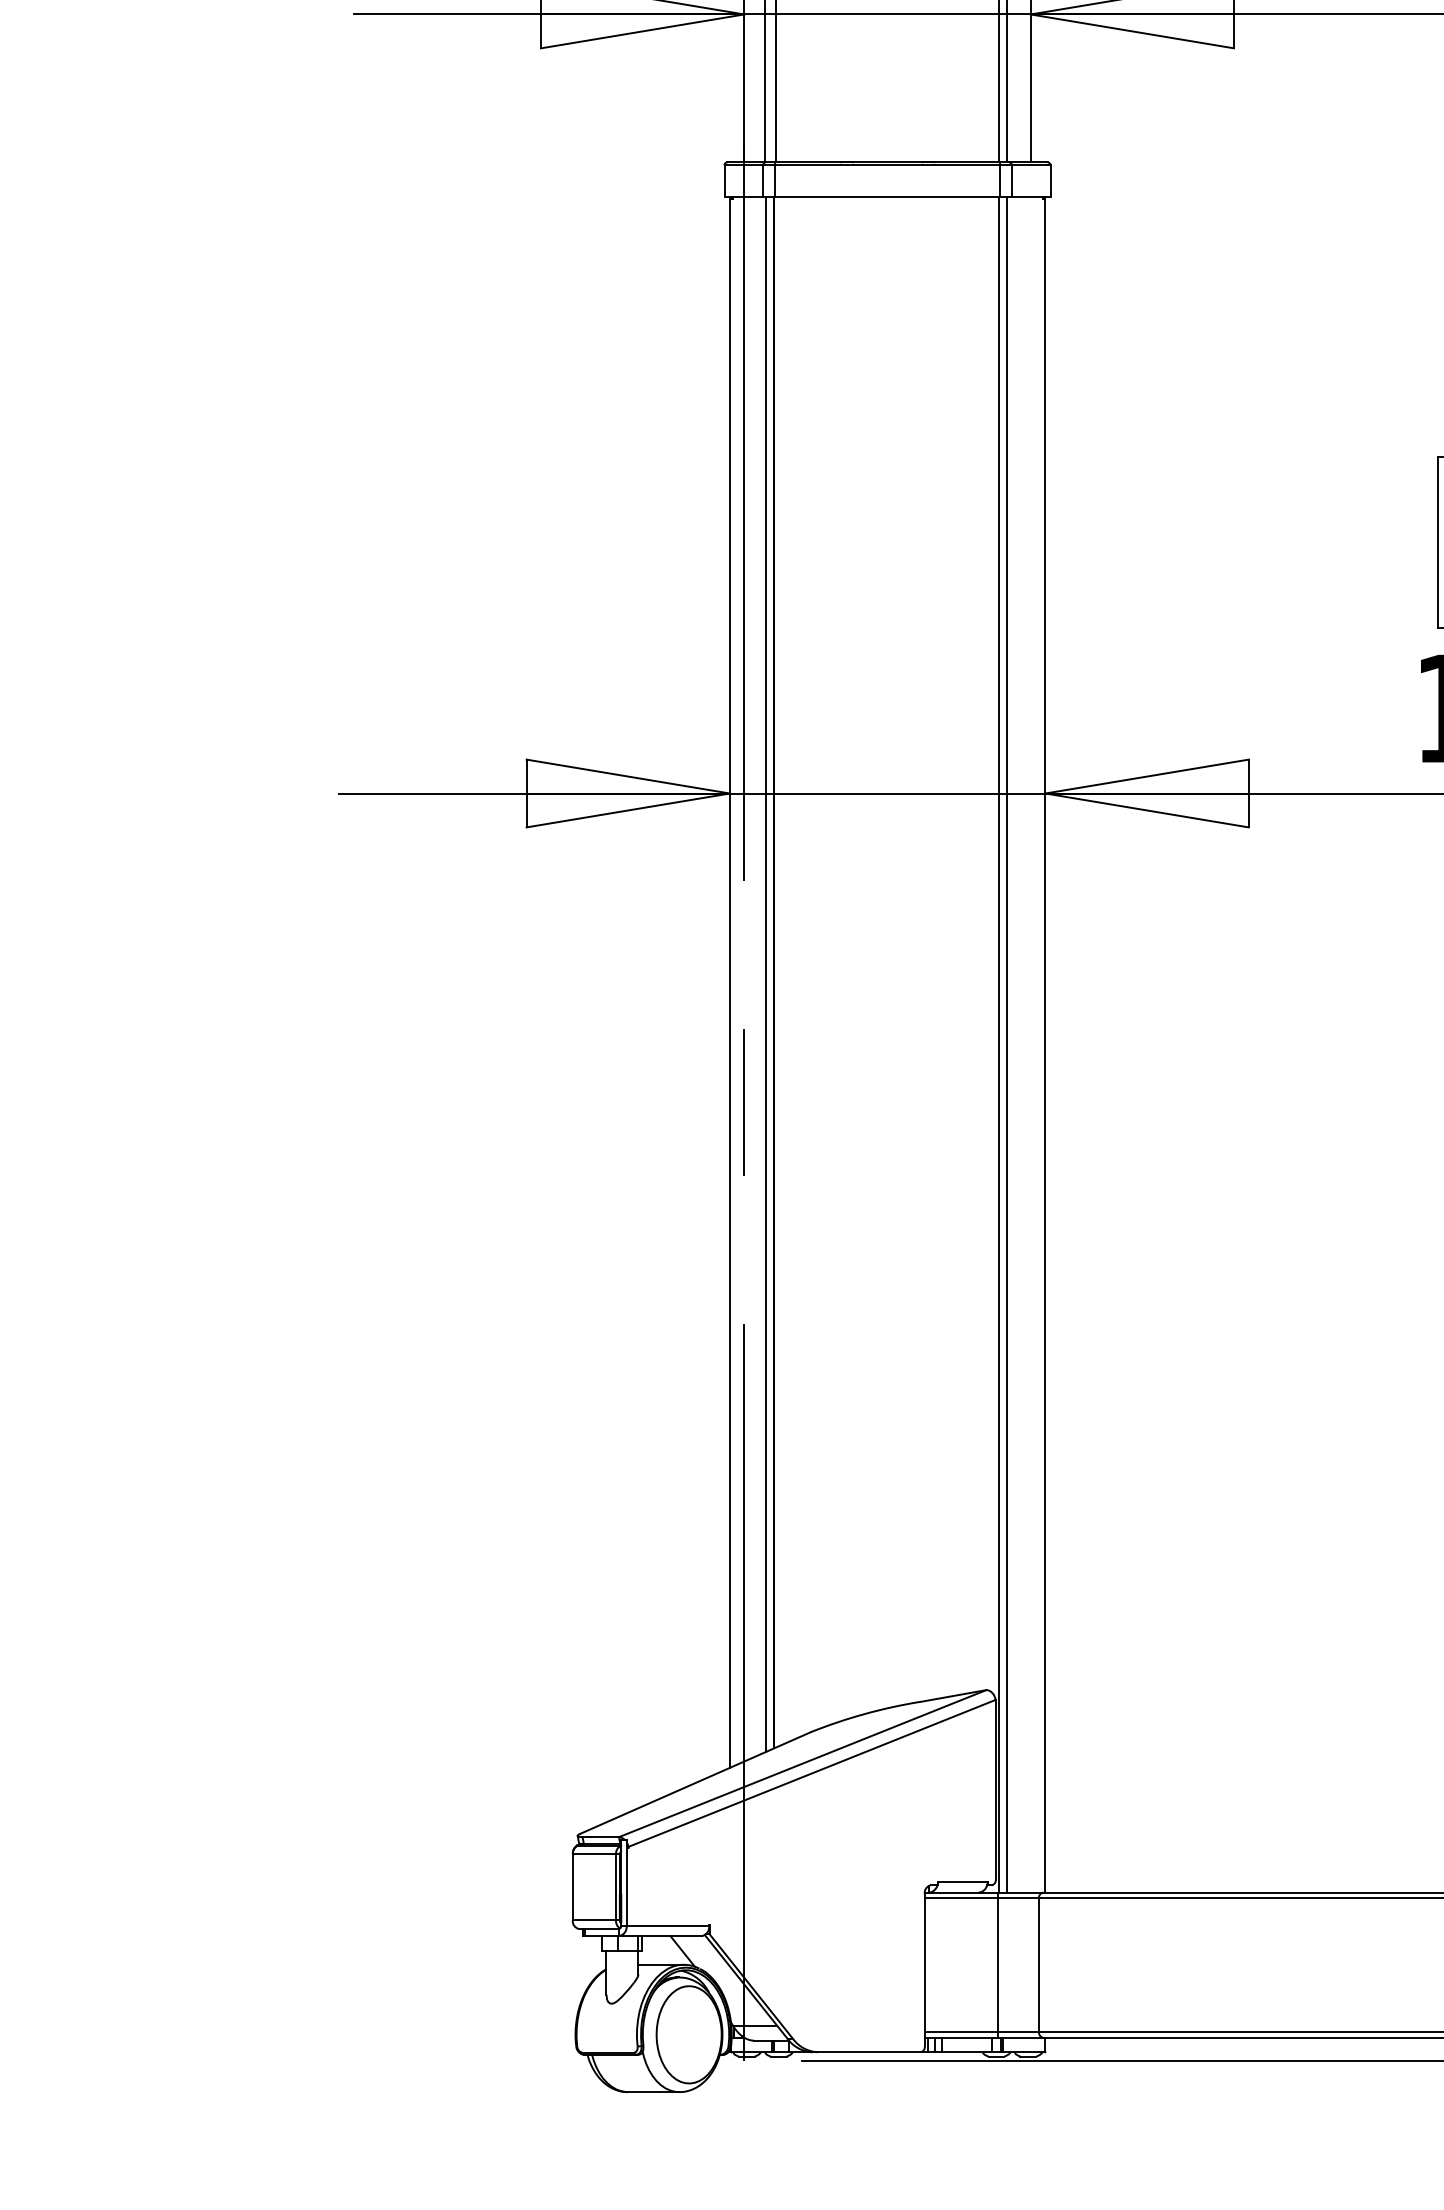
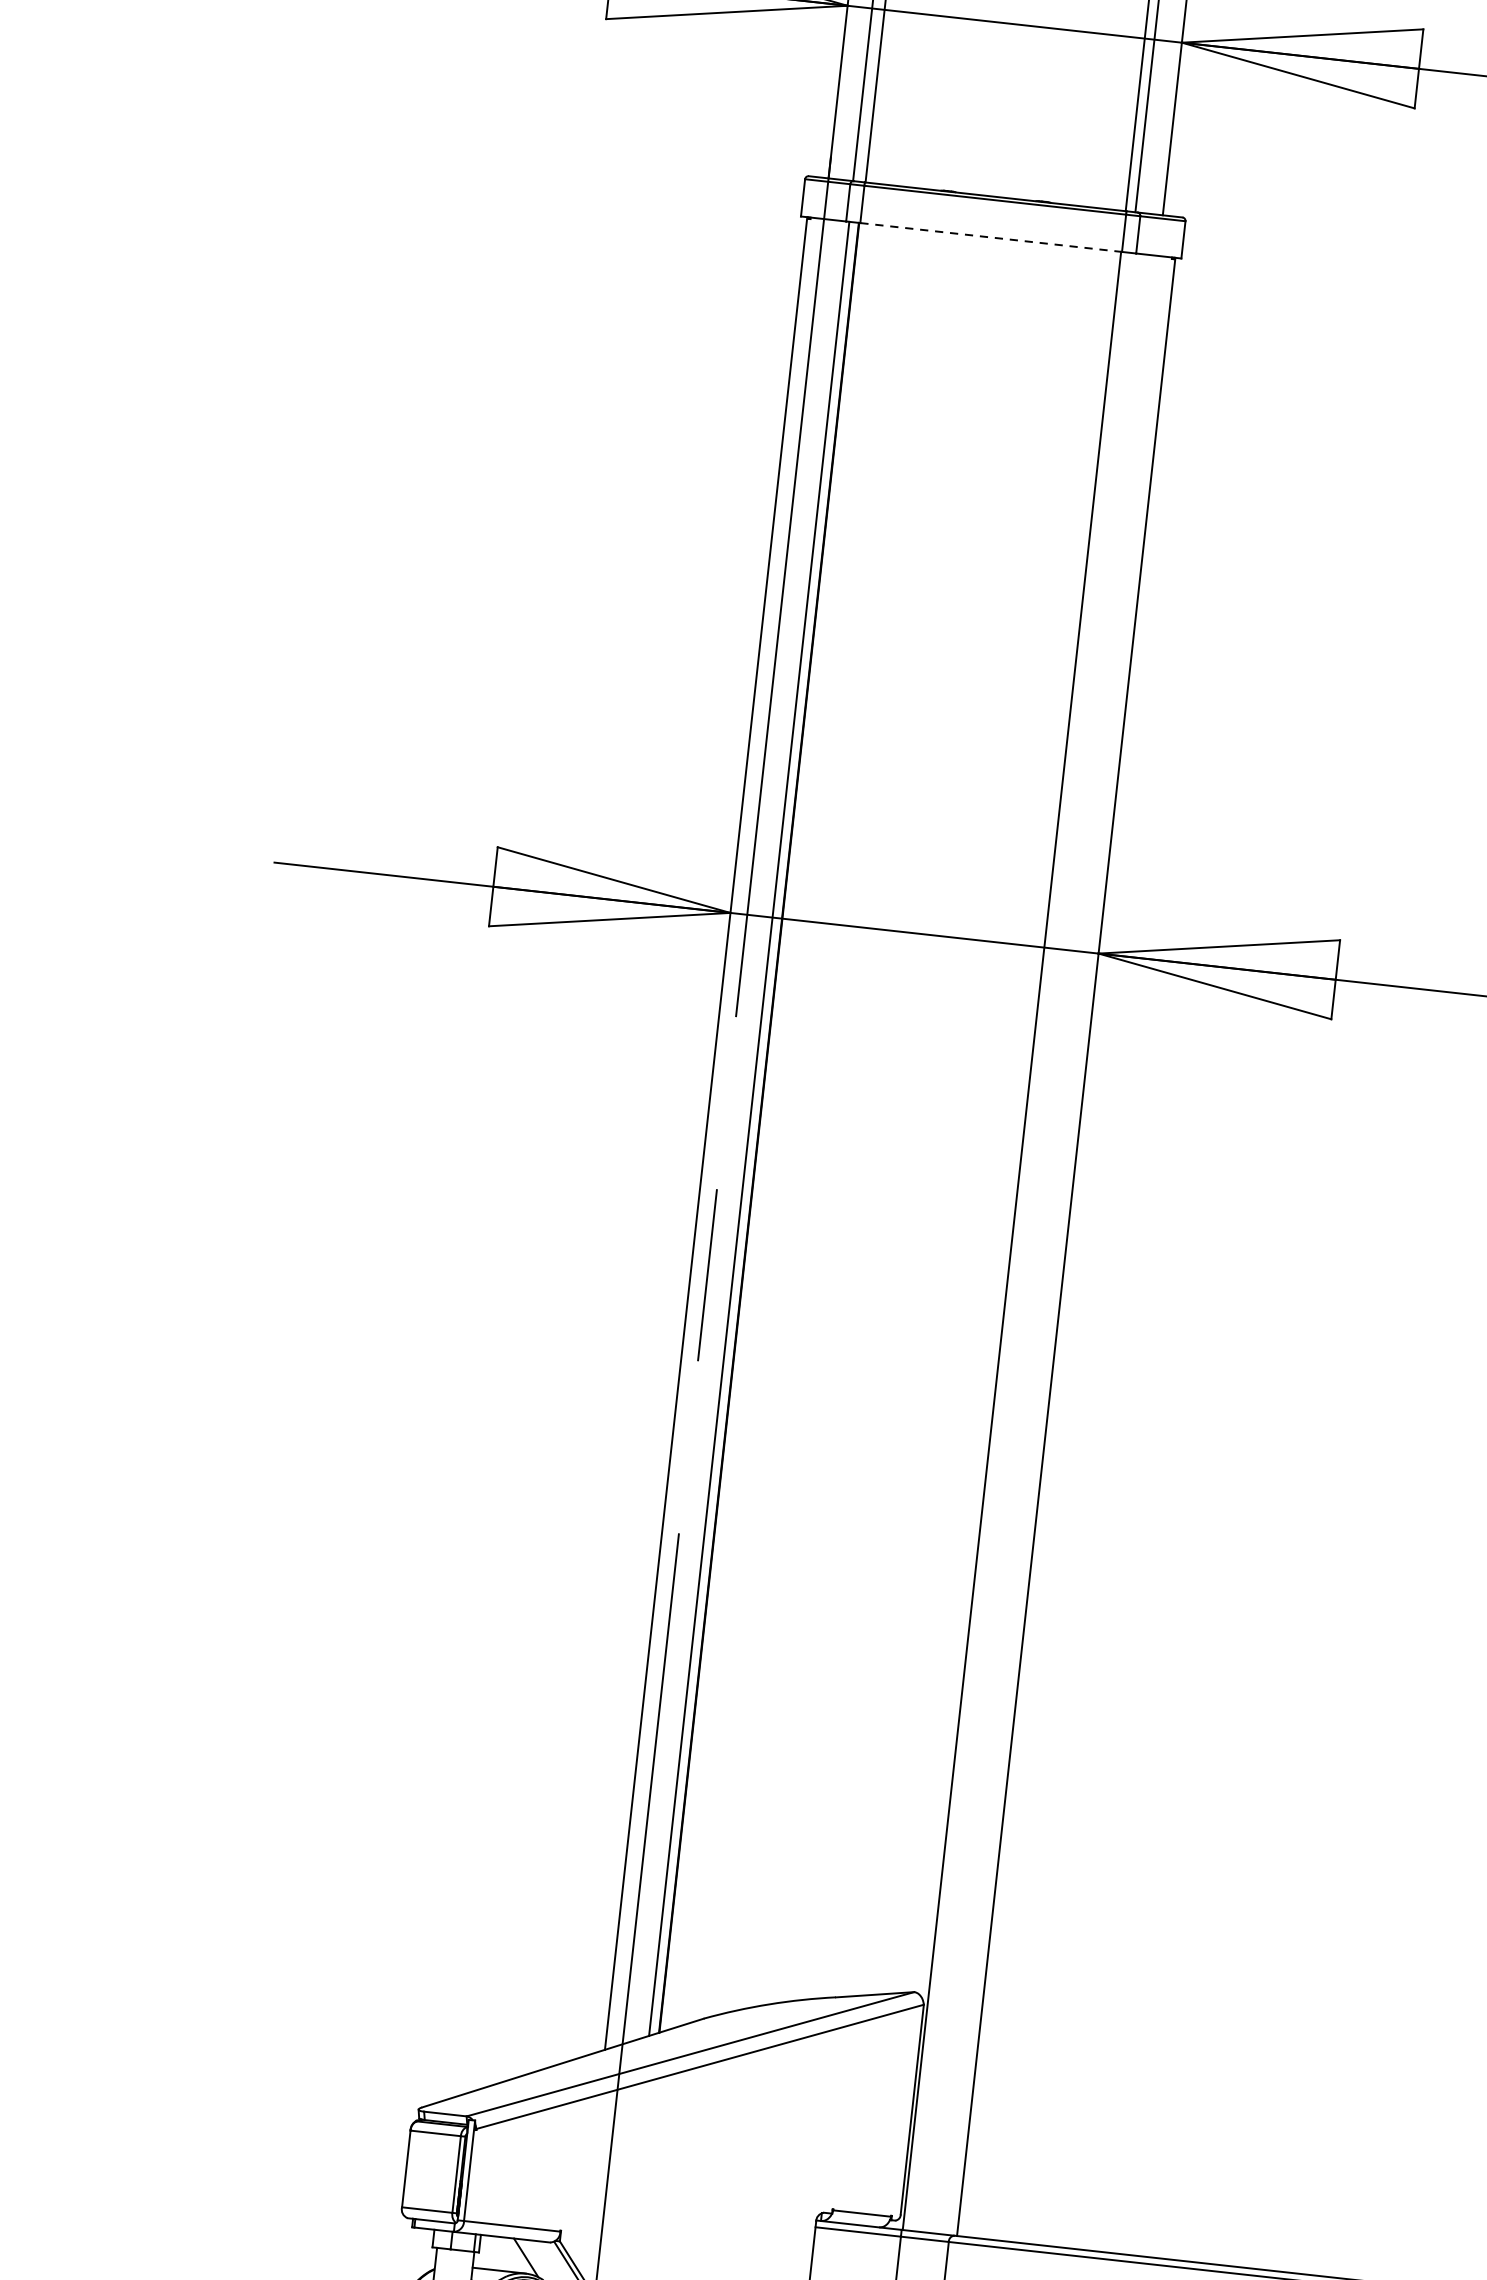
line: (888, 197) -> (992, 237), solid -> dashed
line: (1006, 1044) -> (1020, 1241), removed

